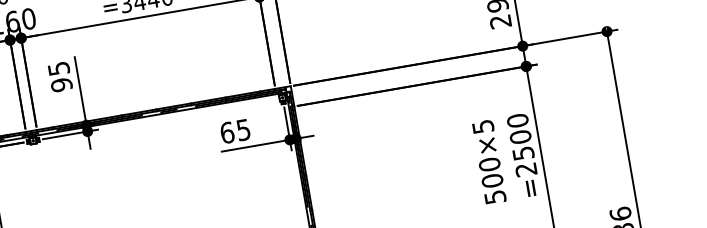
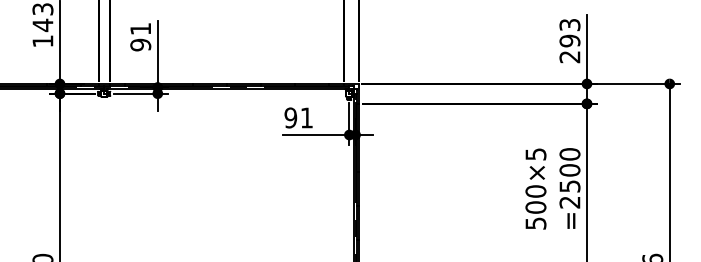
text: (58, 69) -> (140, 29), 95 -> 91
text: (235, 131) -> (298, 117), 65 -> 91

